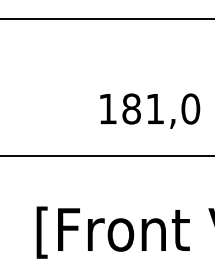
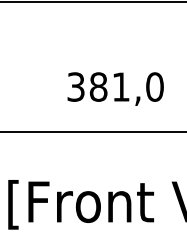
text: (107, 108) -> (75, 86), 181,0 -> 381,0

